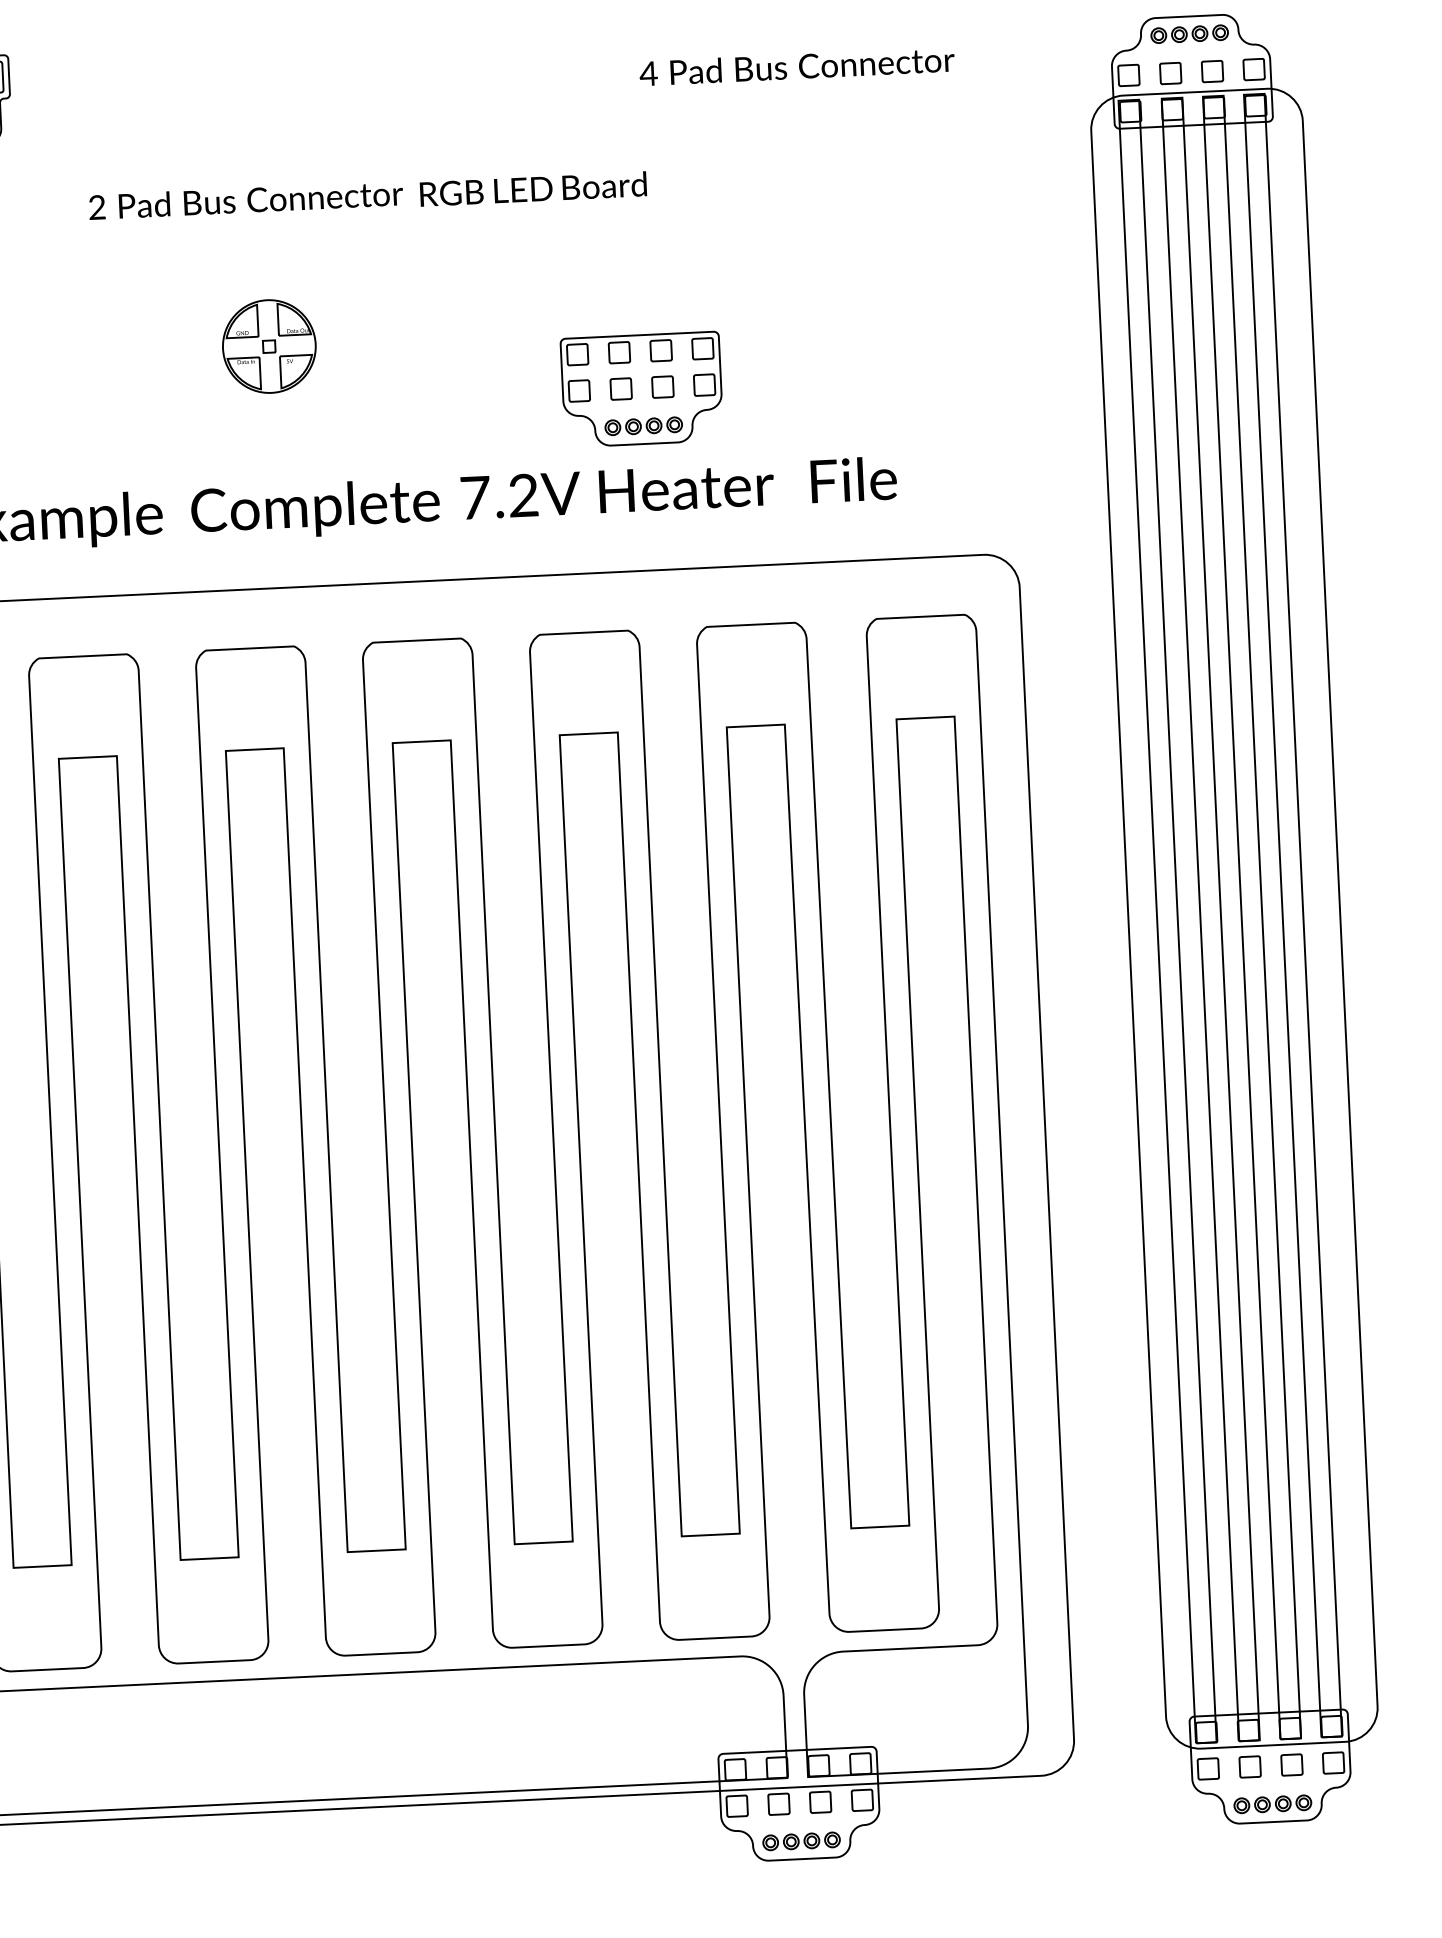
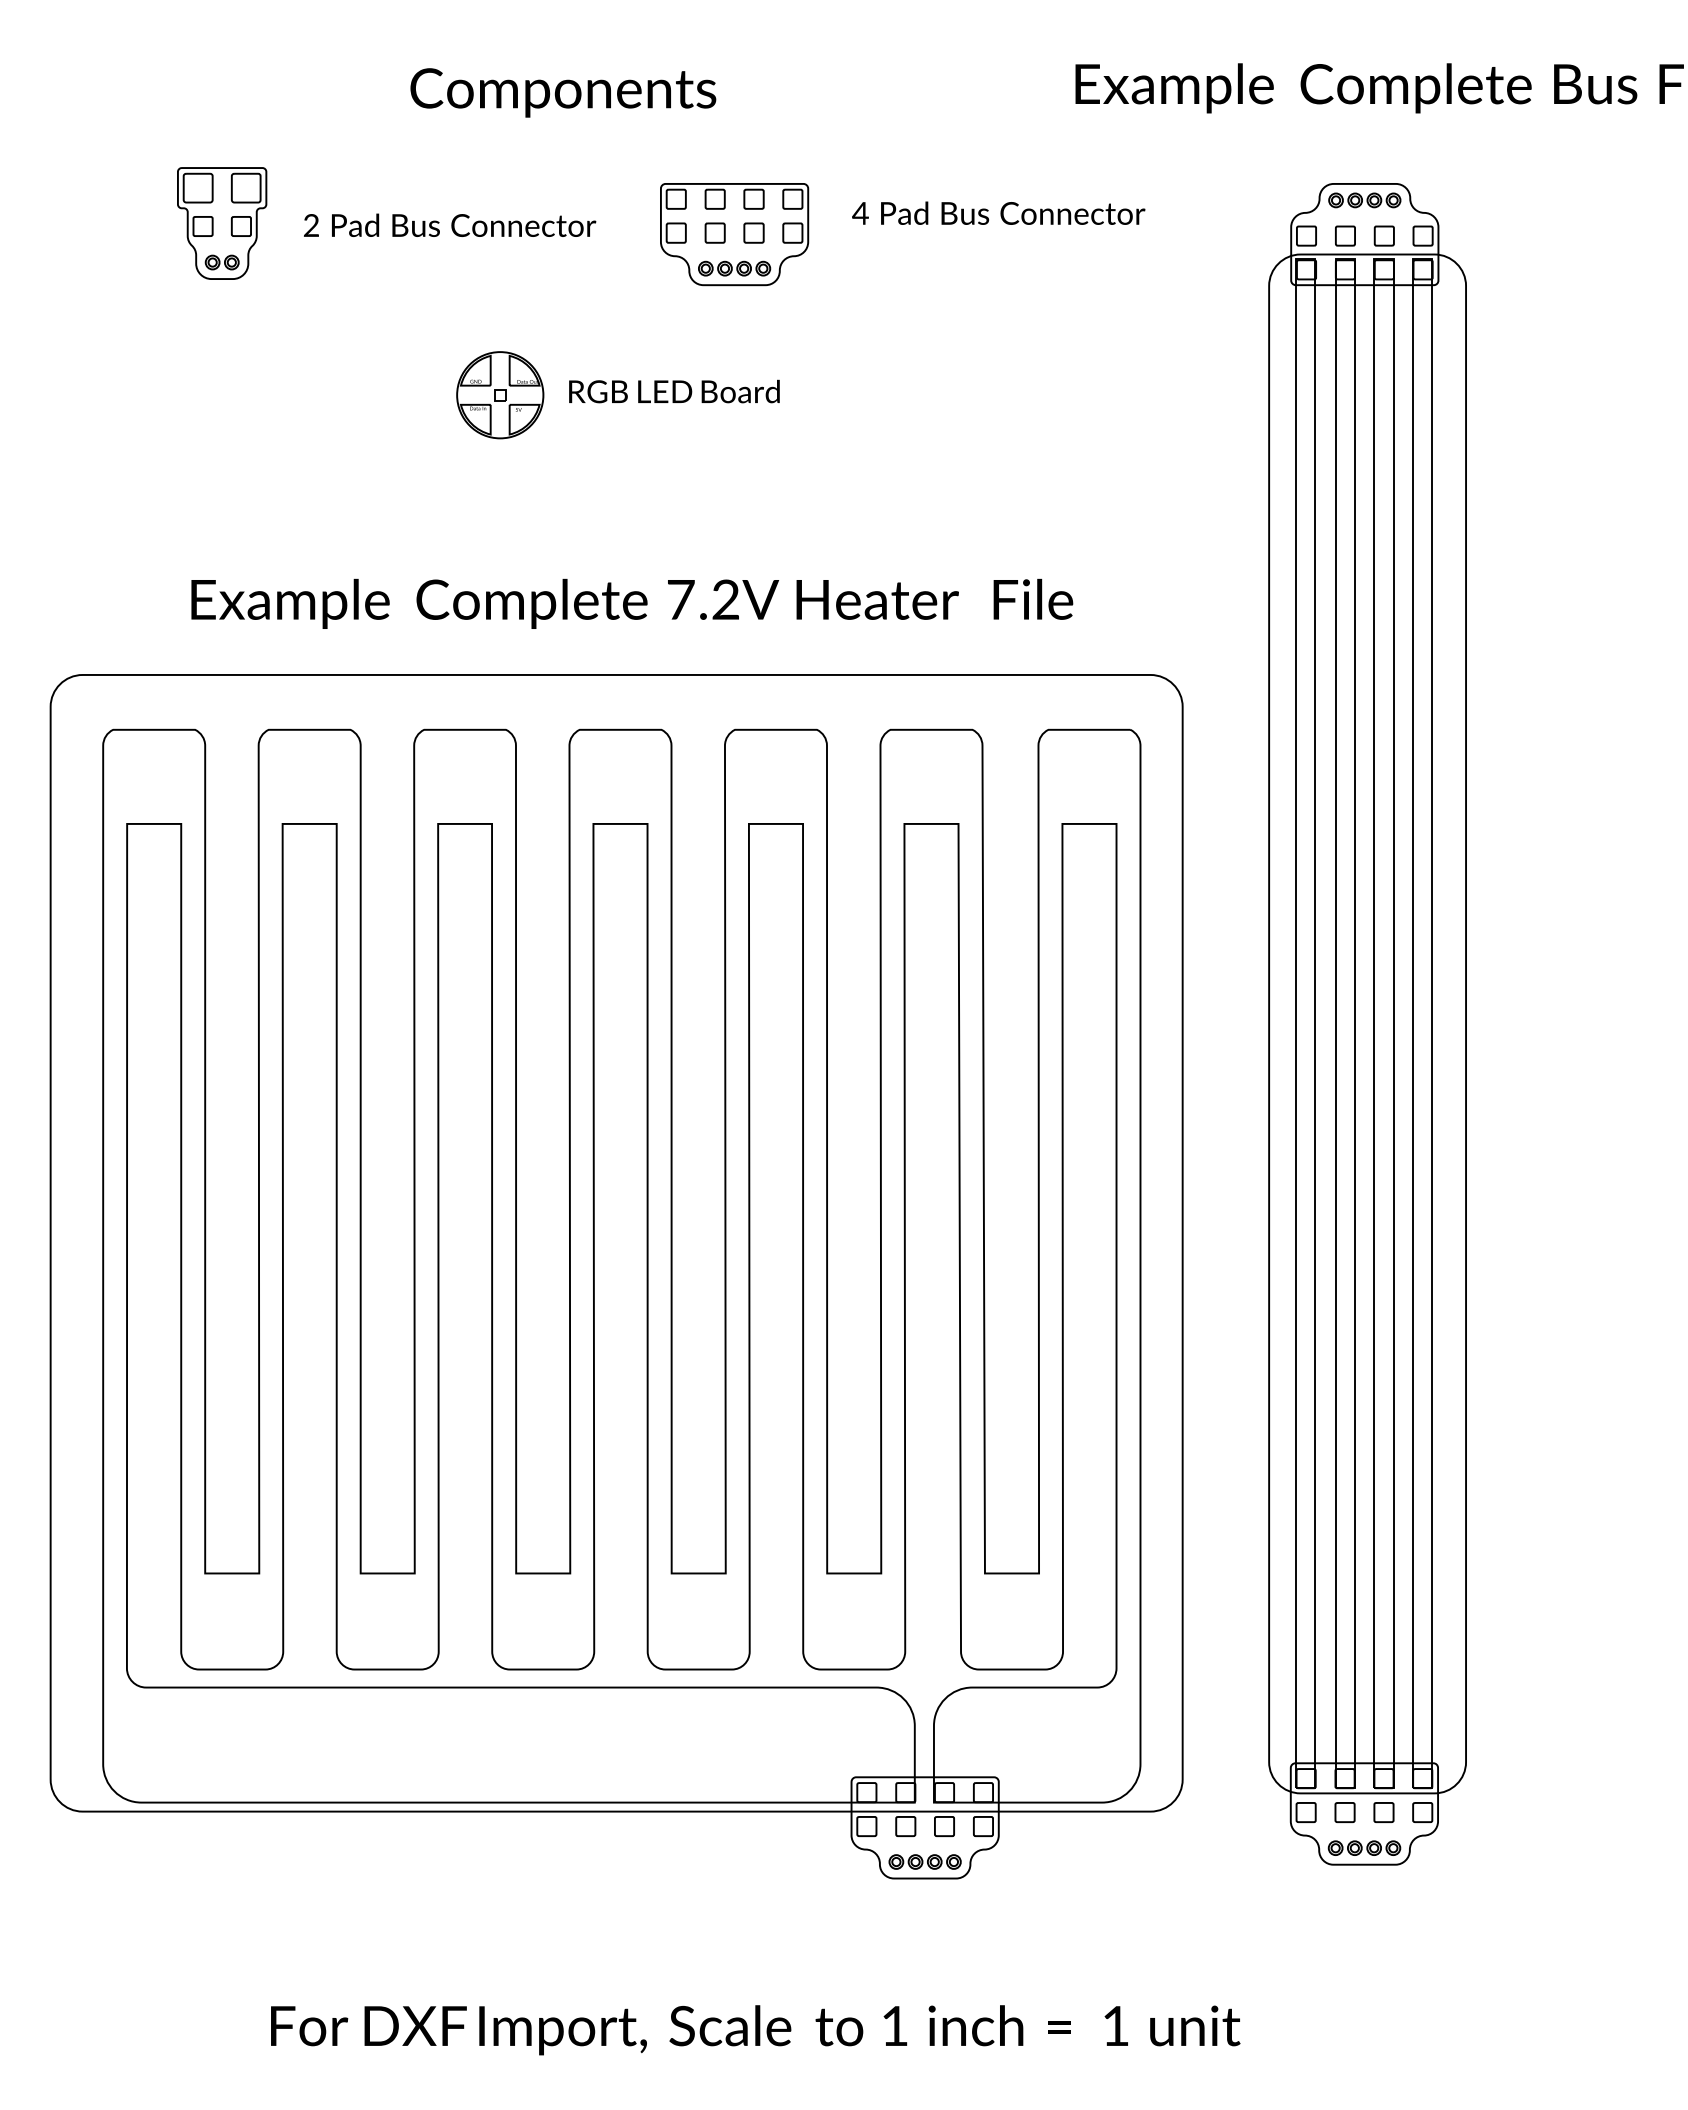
text: (533, 189) -> (674, 391), moved
text: (246, 199) -> (450, 224), moved
part: (269, 346) -> (500, 395), moved
part: (641, 389) -> (734, 234), moved

